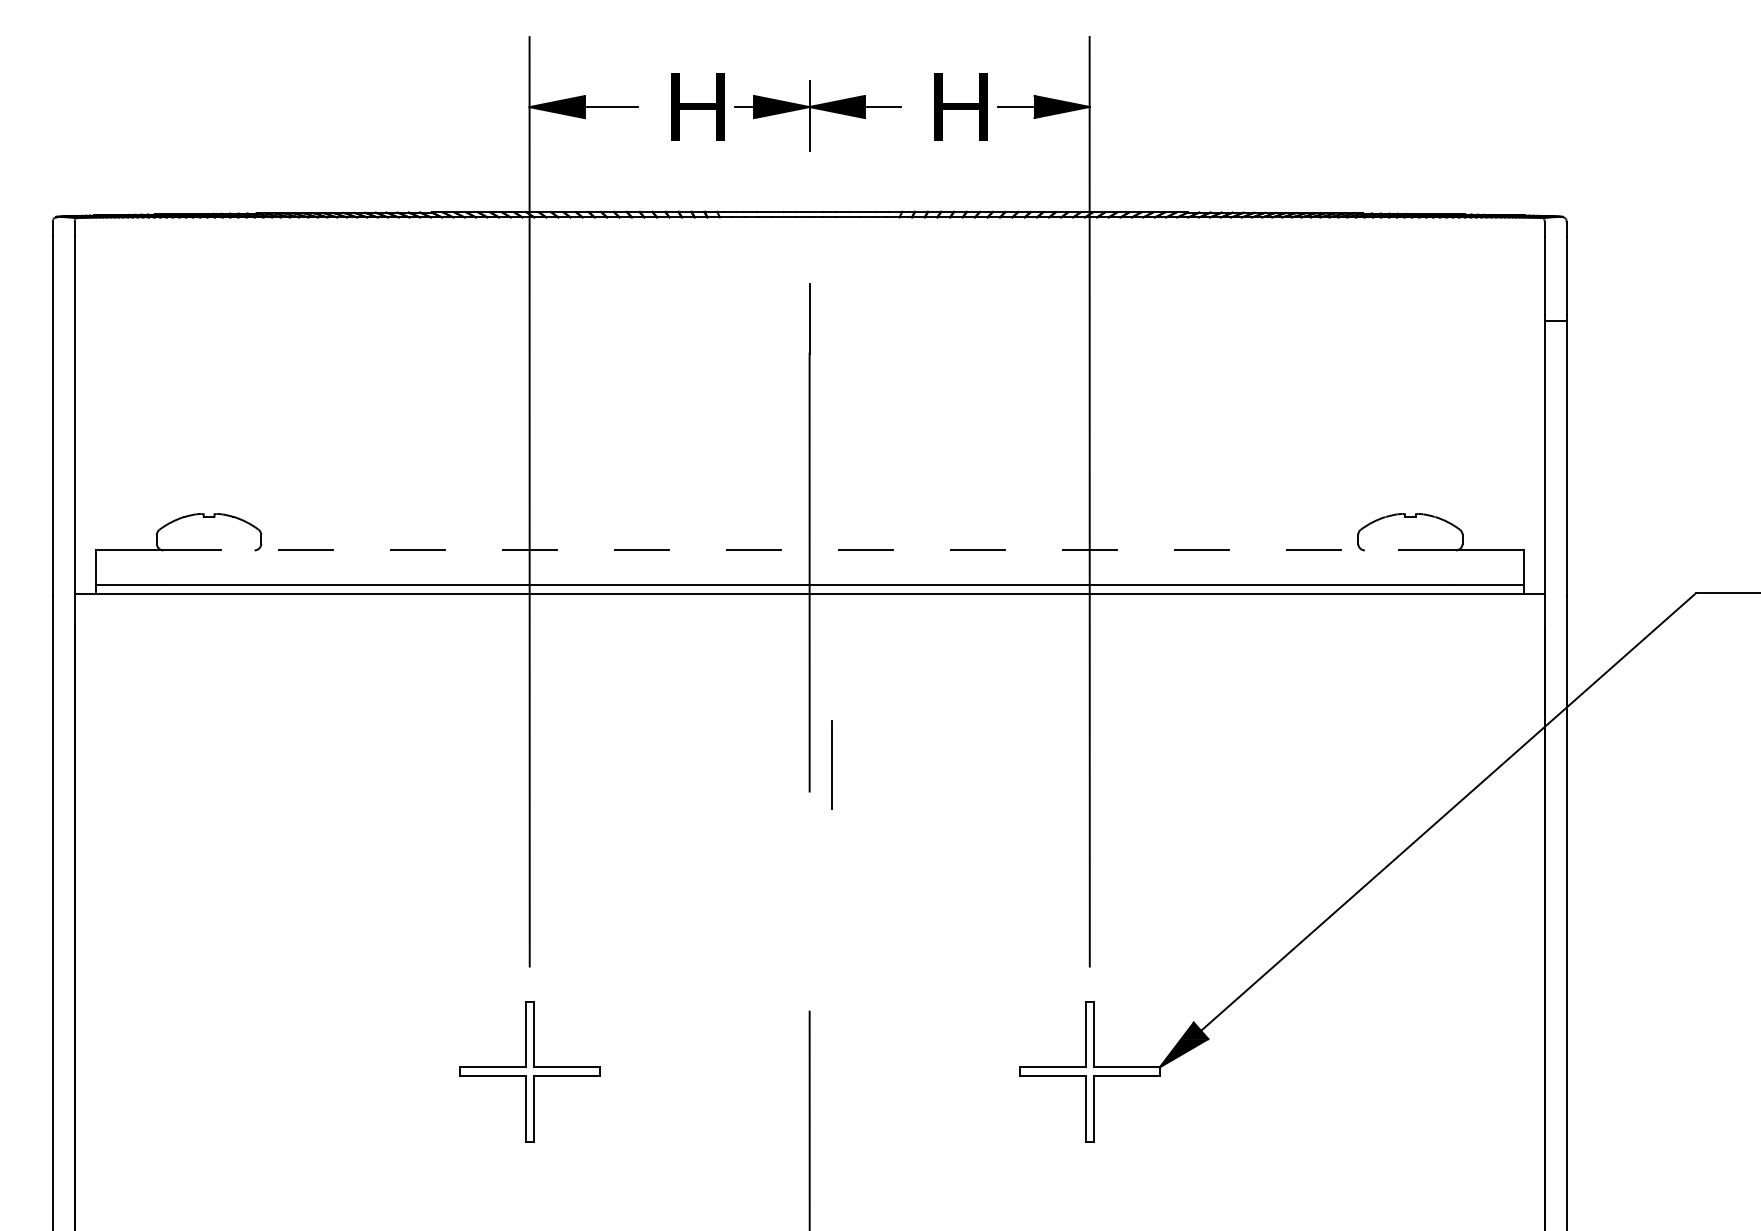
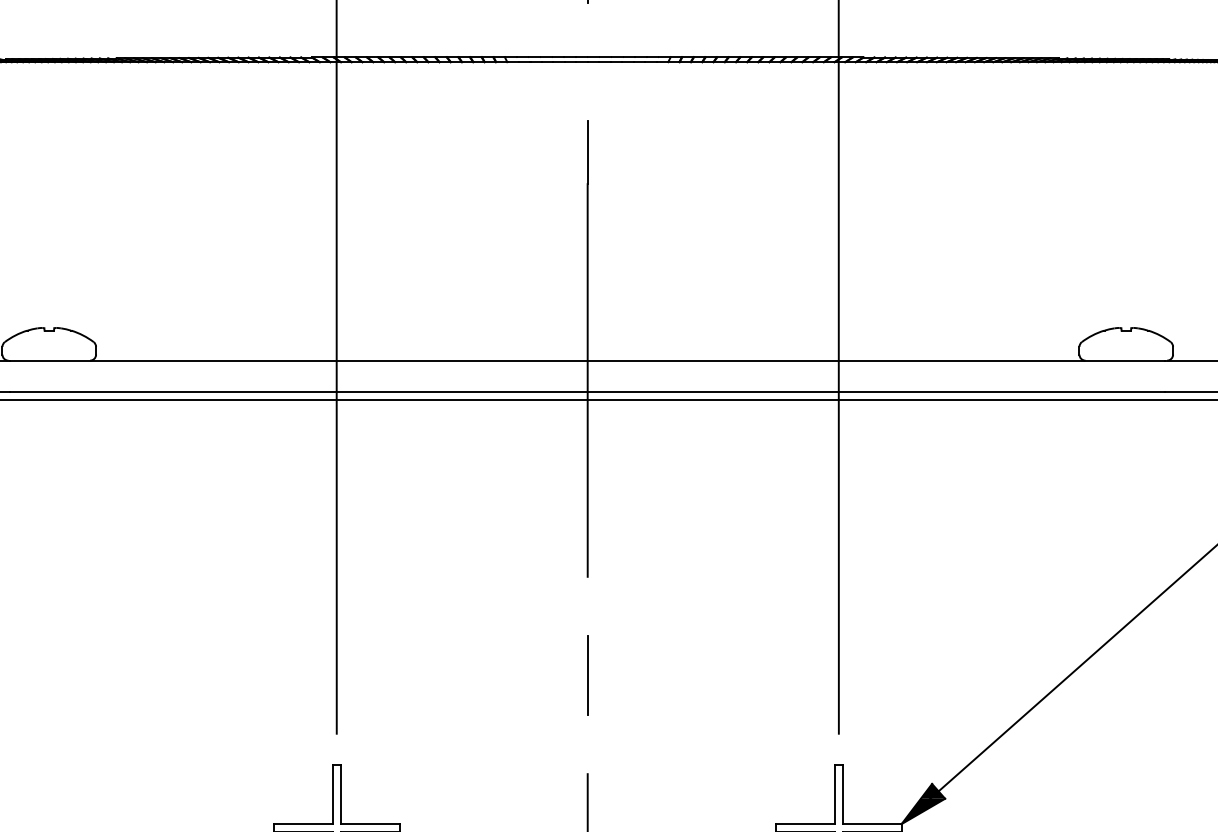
line: (809, 550) -> (587, 360), dashed -> solid
line: (831, 764) -> (587, 675), moved

